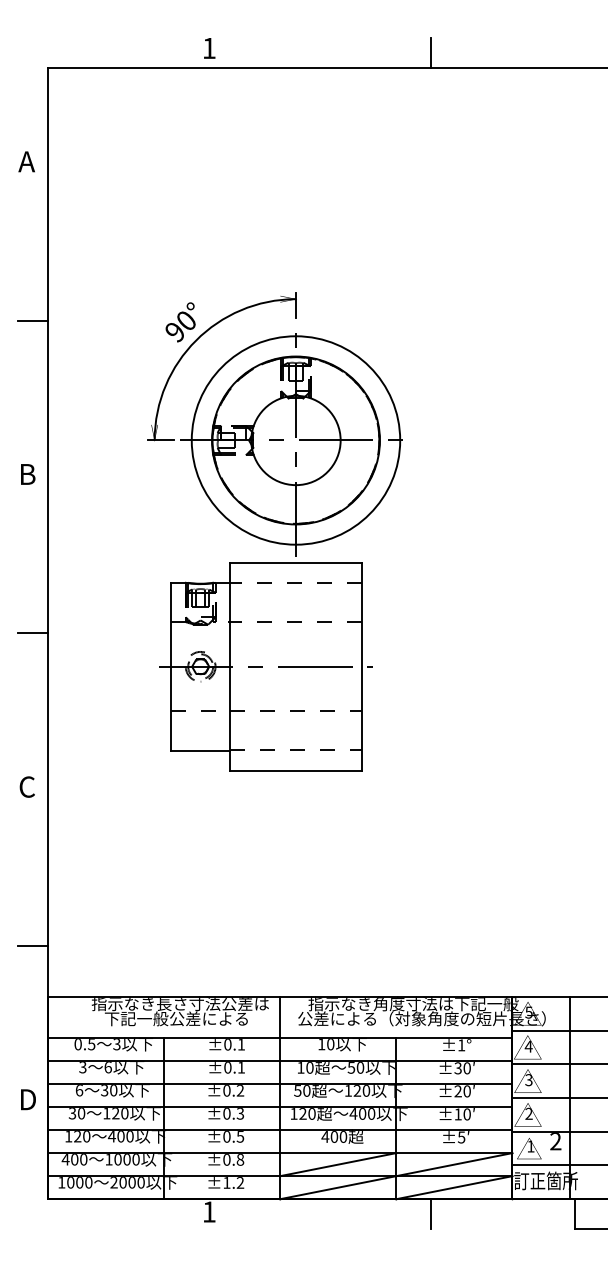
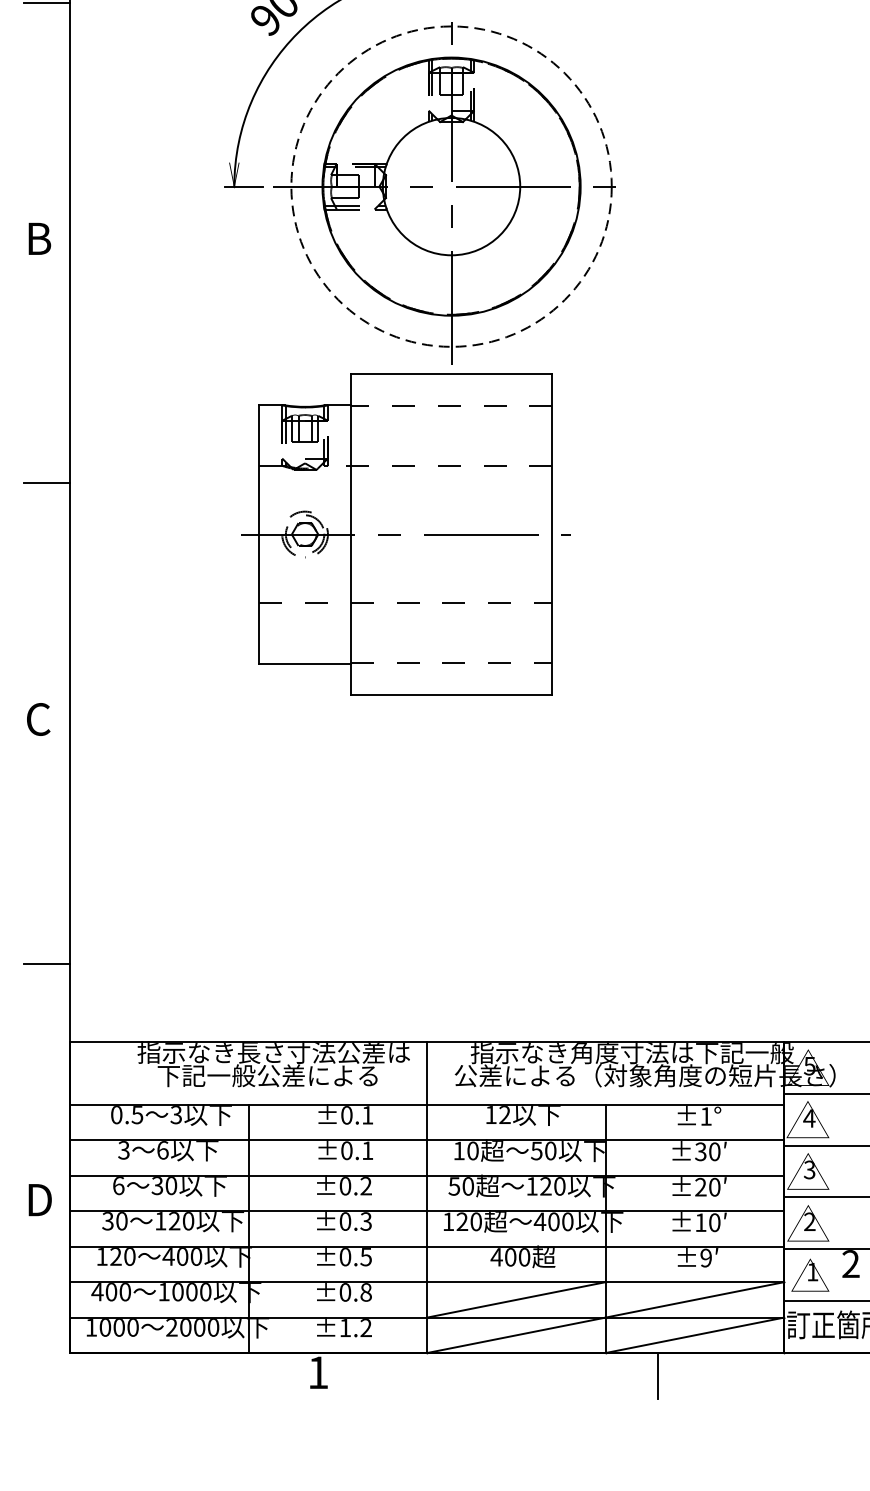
circle: (295, 440) -> (450, 186), solid -> dashed
text: (330, 1044) -> (504, 1115), 10 -> 12
text: (461, 1137) -> (706, 1258), ±5 -> ±9

